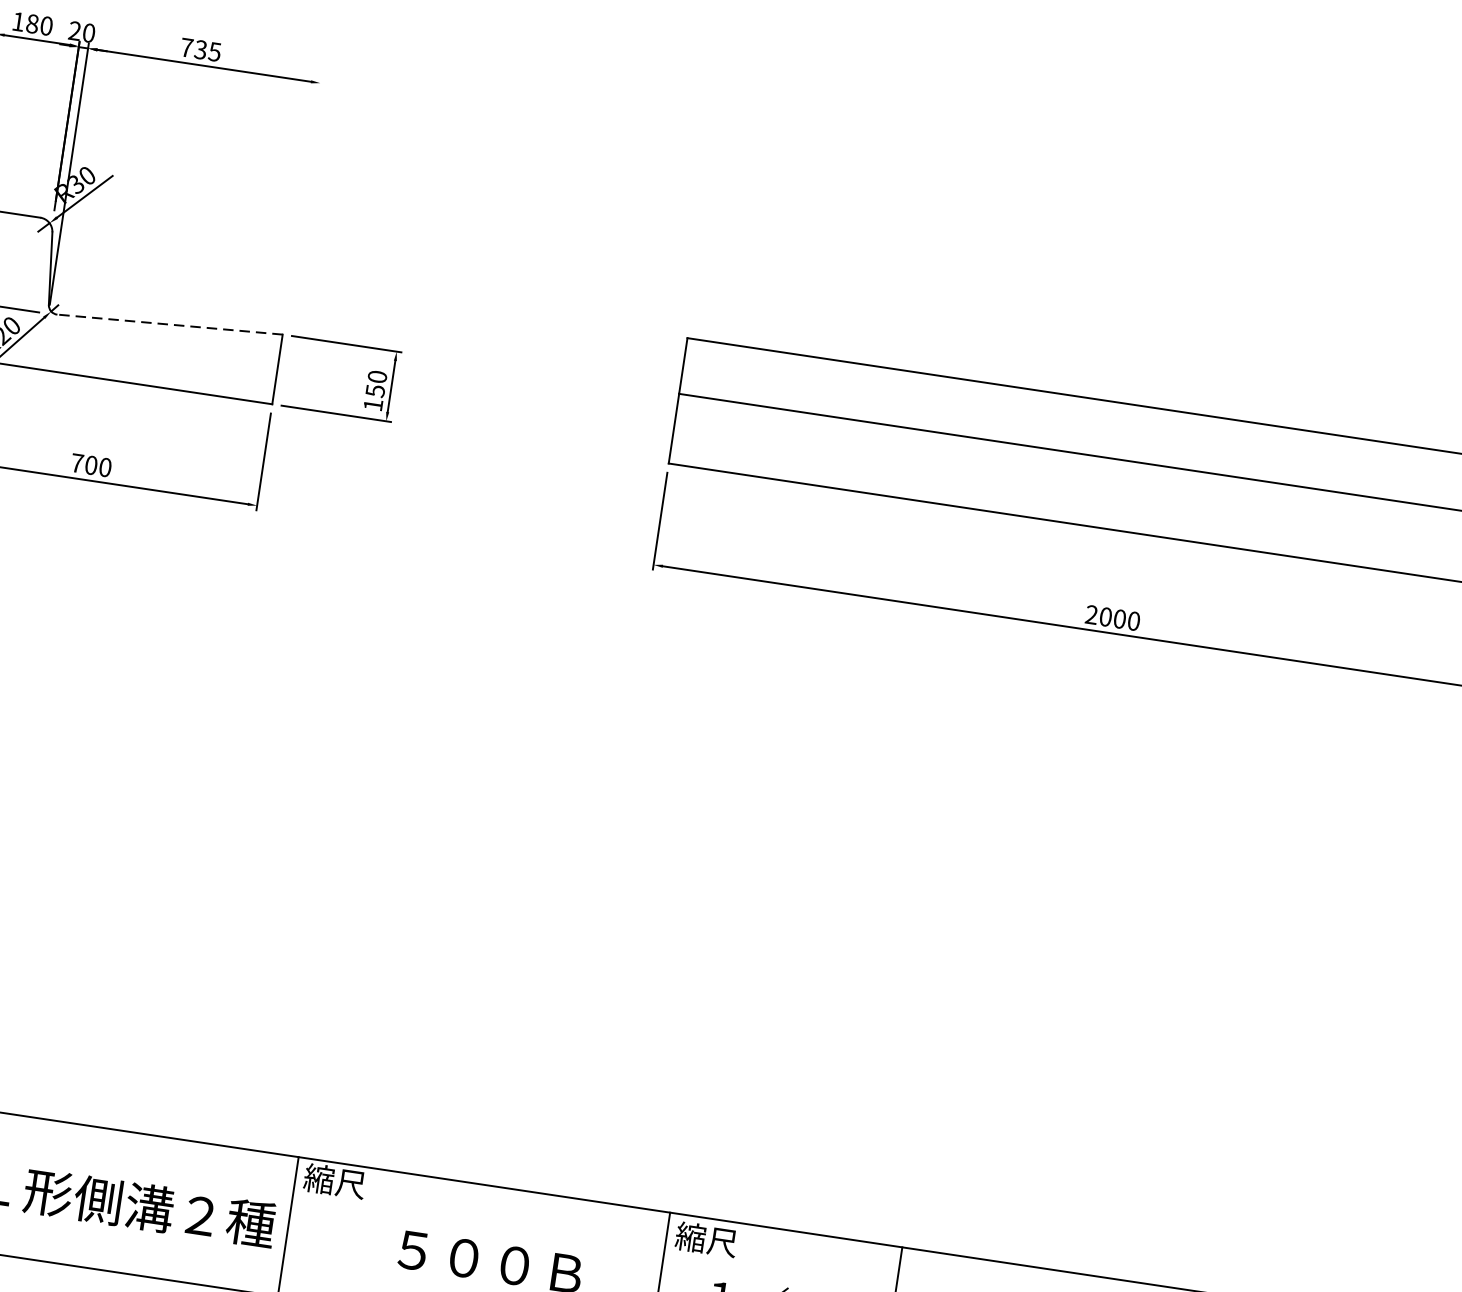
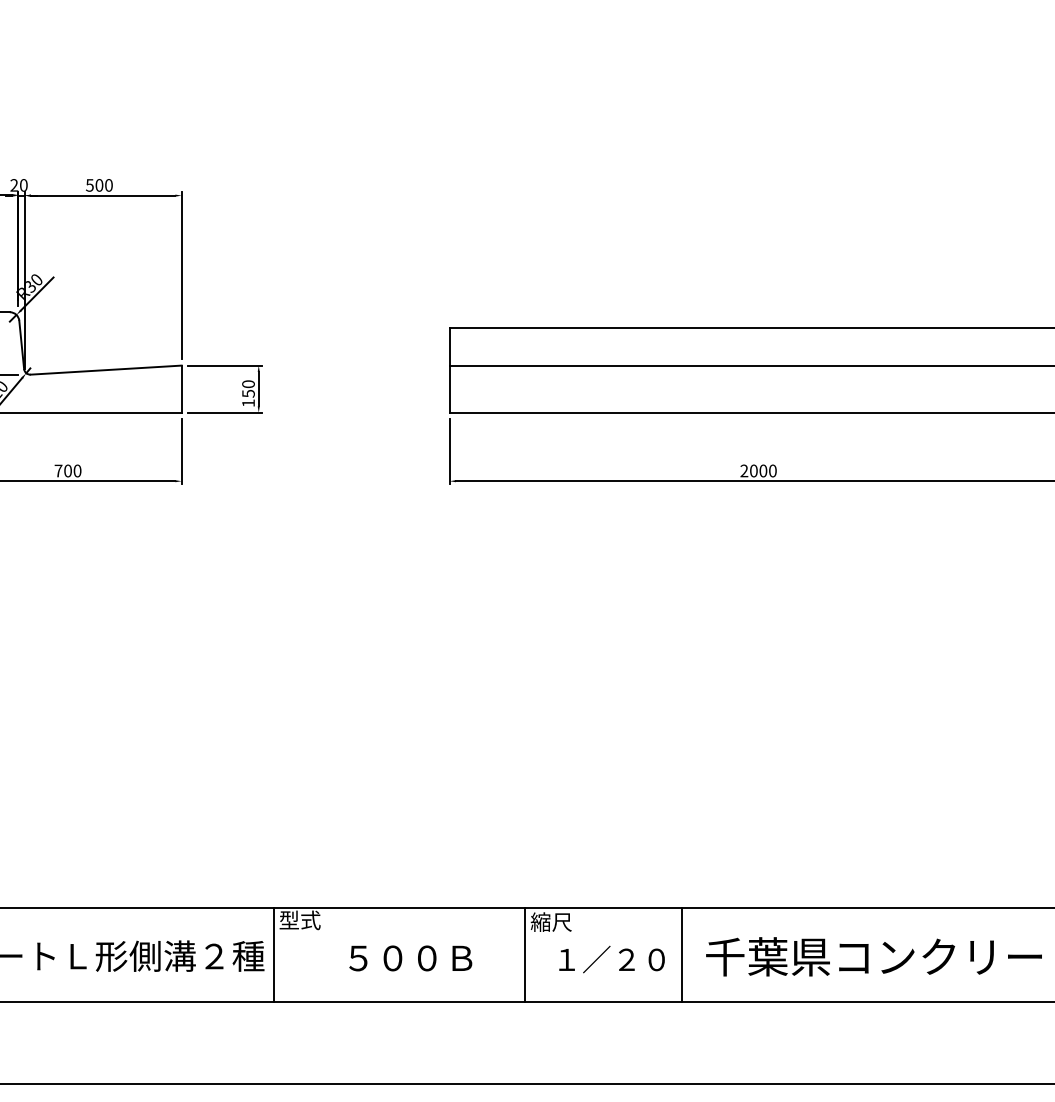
text: (200, 50) -> (99, 185), 735 -> 500
line: (302, 201) -> (181, 275), added
line: (170, 325) -> (106, 370), dashed -> solid
text: (334, 1181) -> (299, 920), 縮尺 -> 型式

